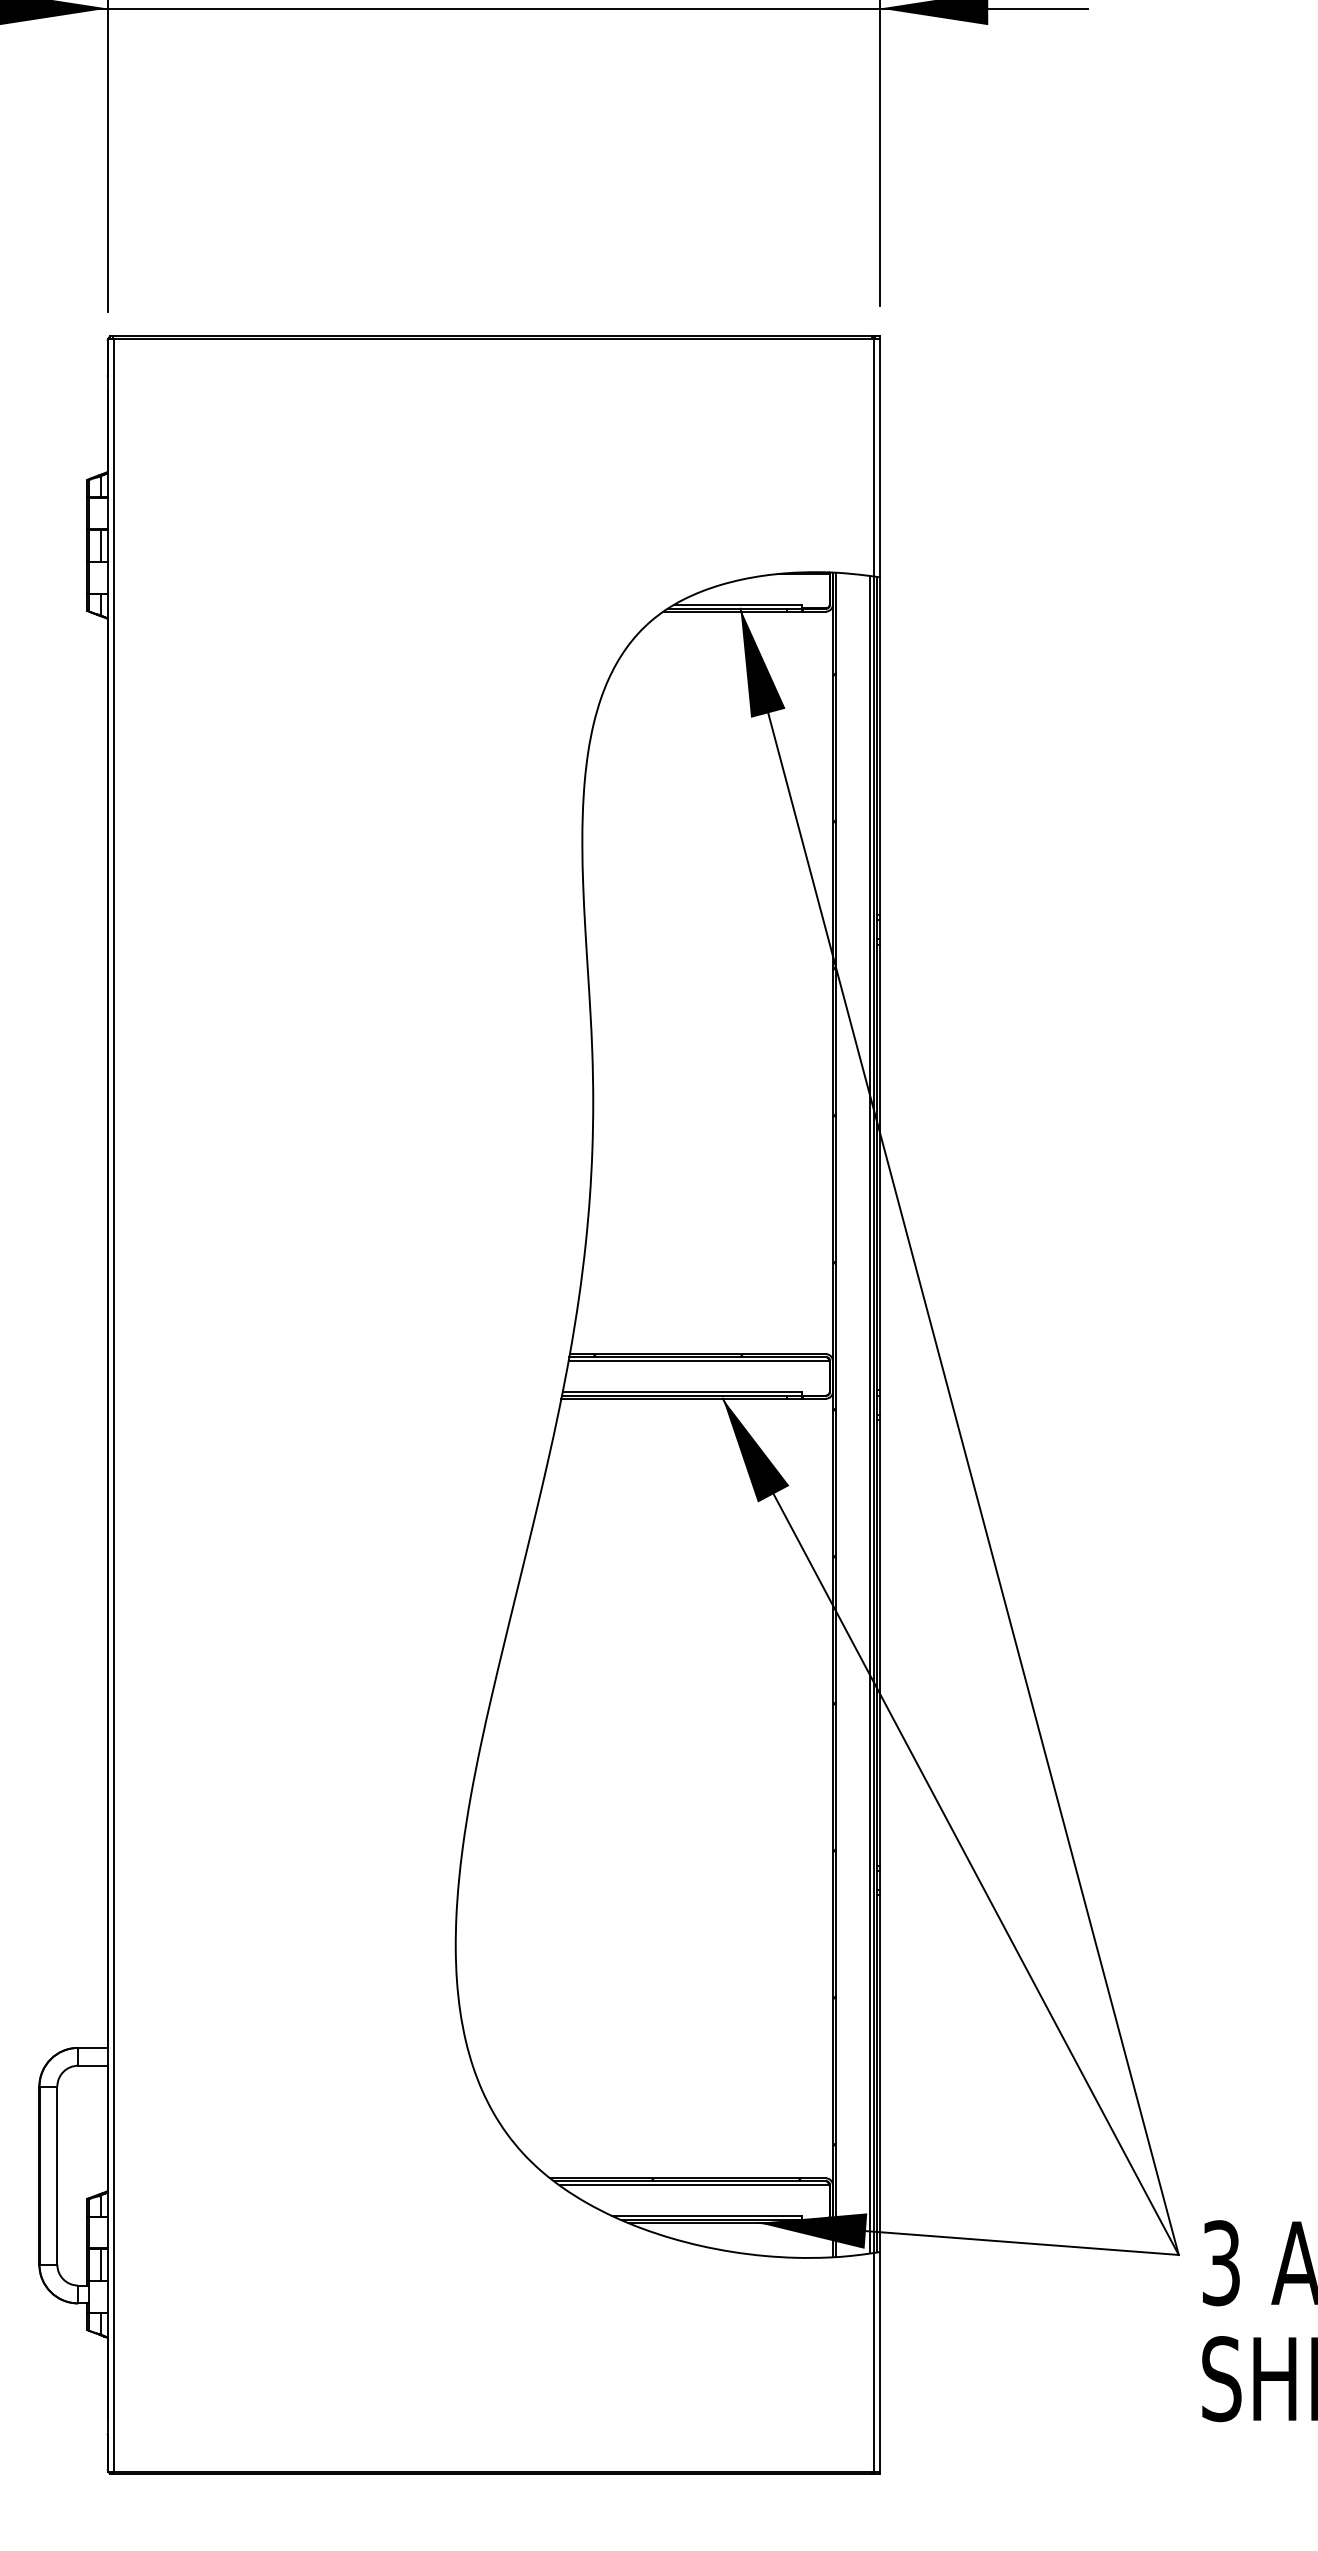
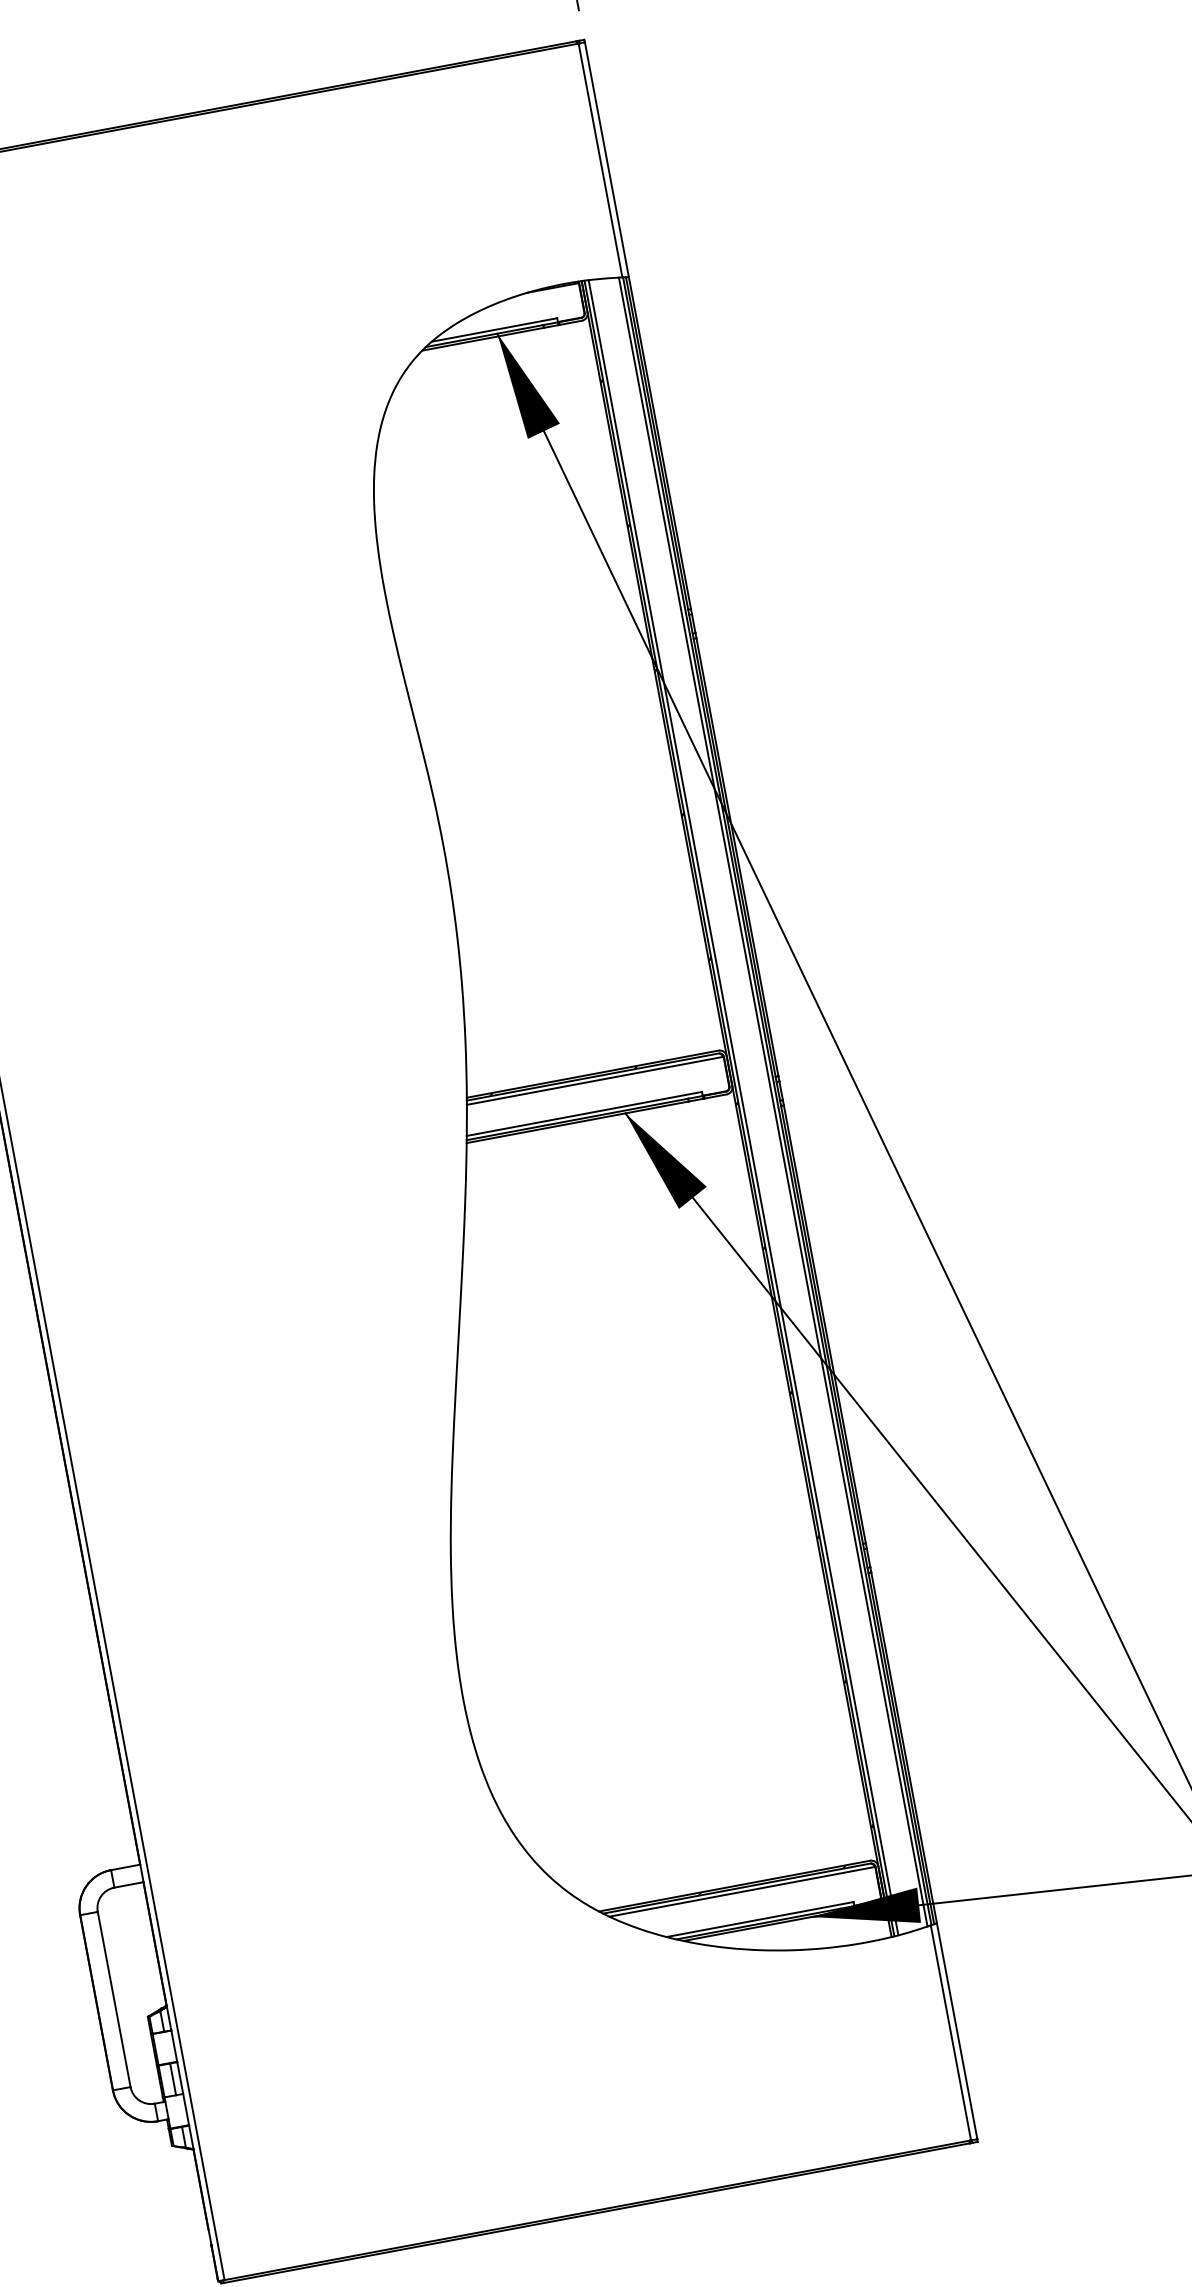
line: (840, 1414) -> (743, 1107), added

